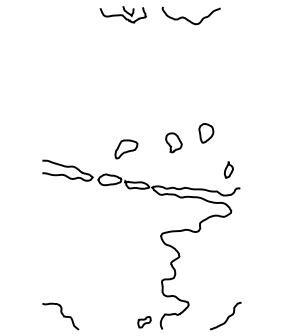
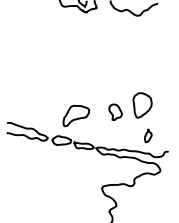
part: (206, 133) -> (142, 105), size x1.6
part: (126, 149) -> (76, 116), size x1.4
part: (228, 169) -> (148, 135), moved

